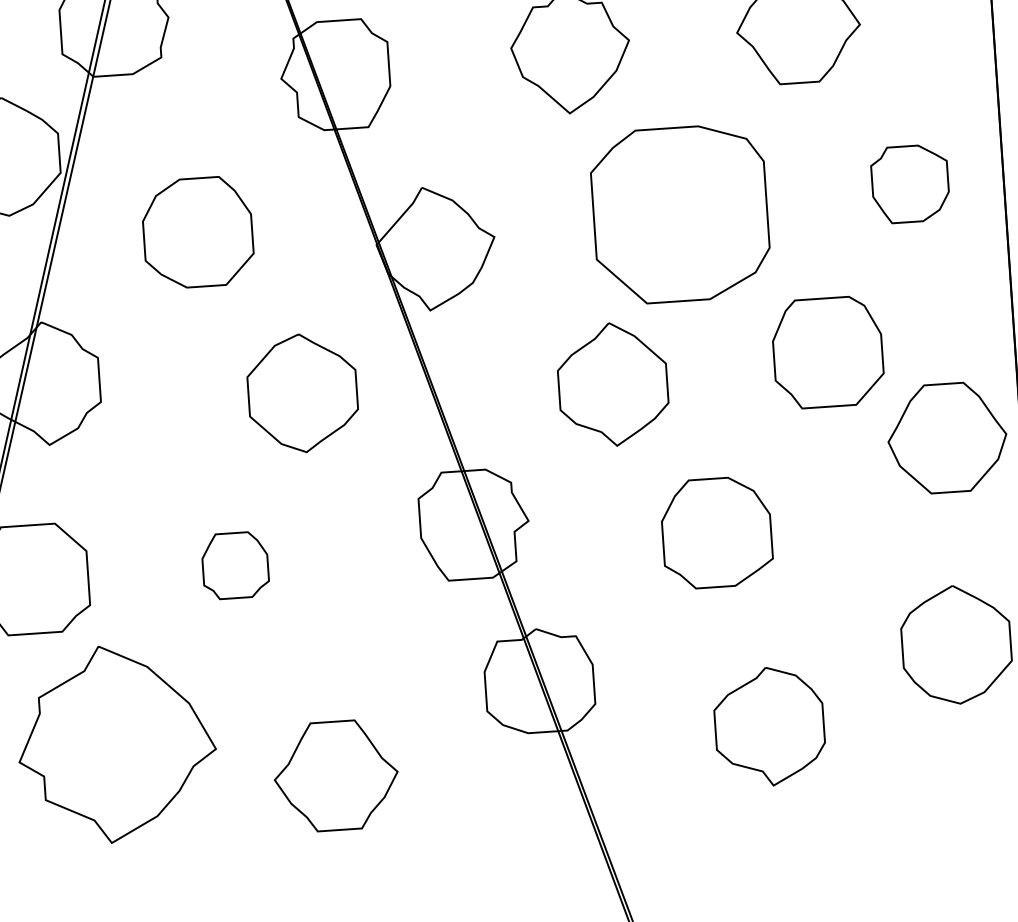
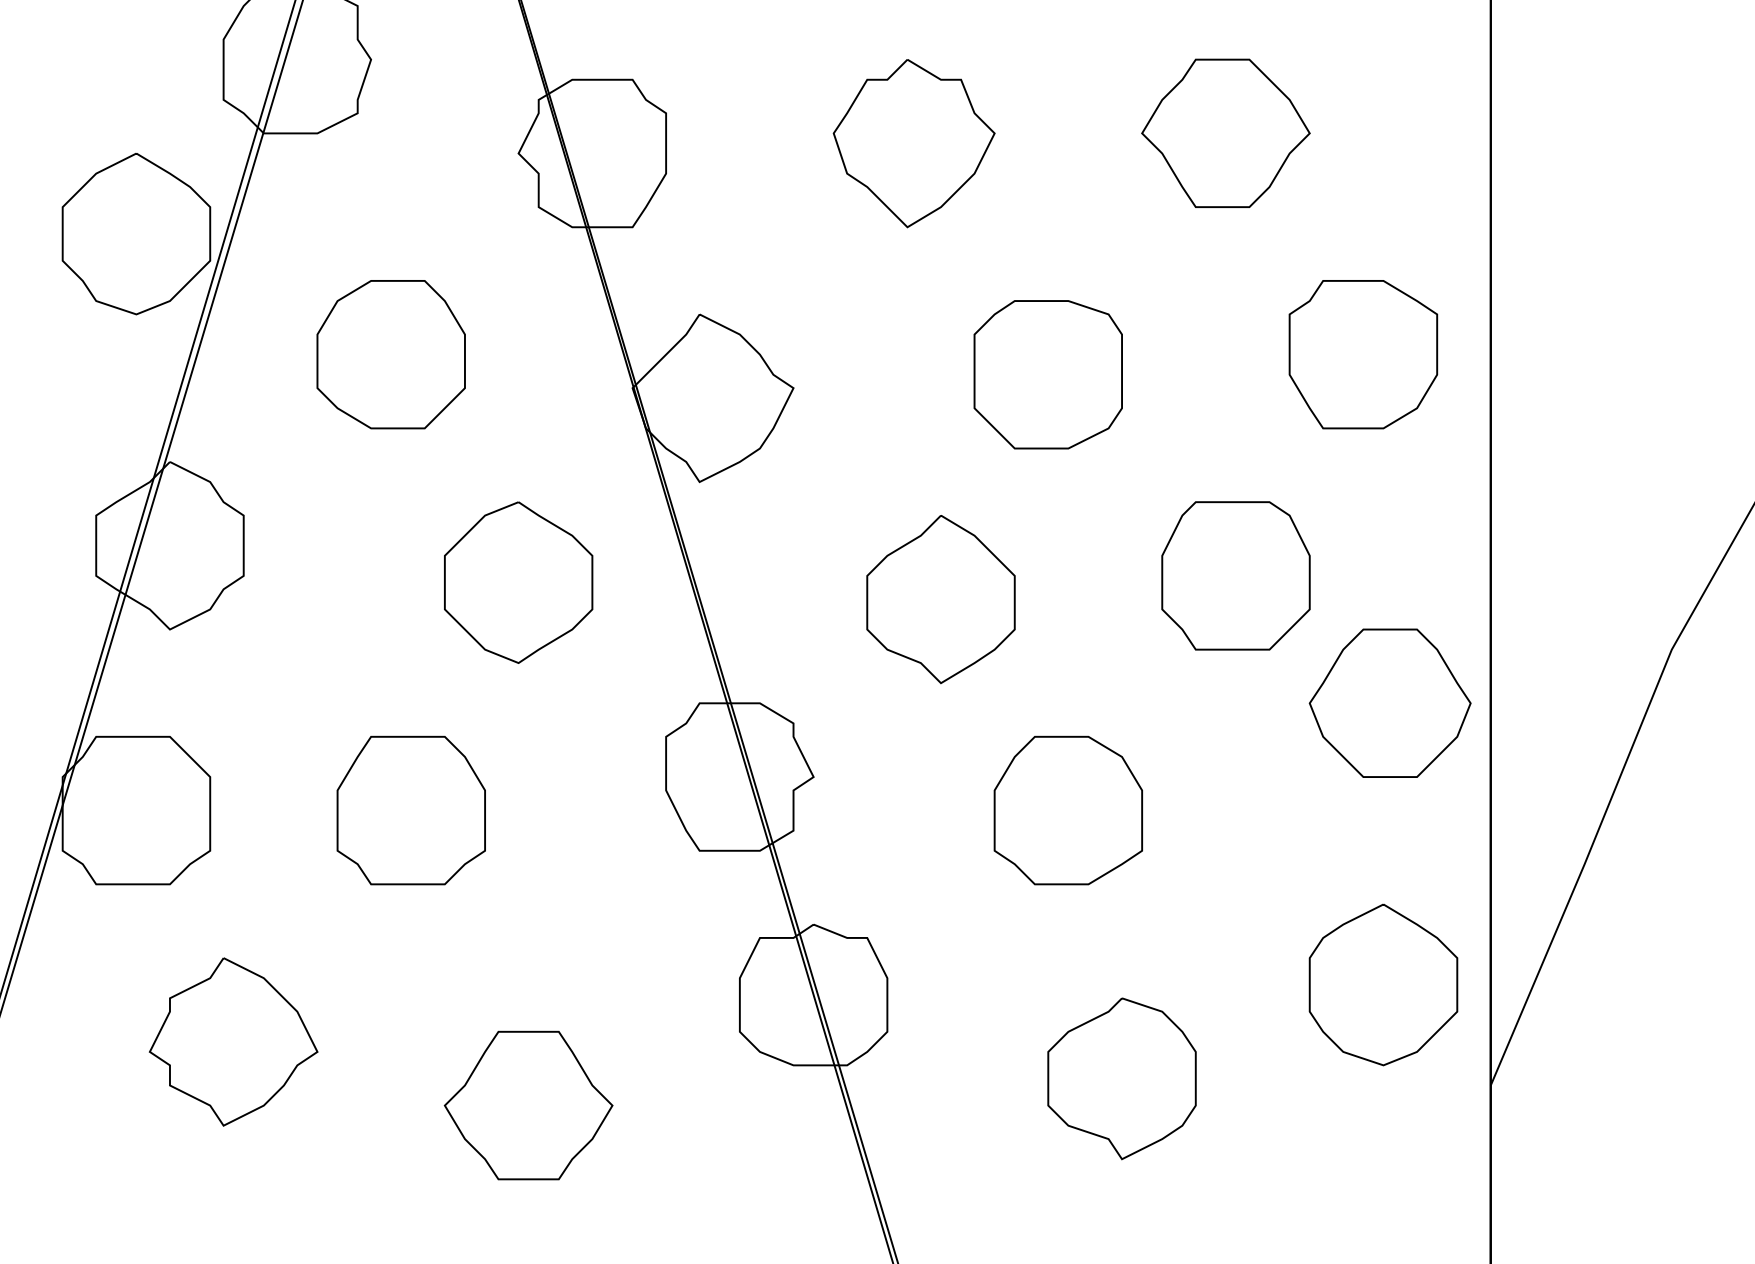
part: (910, 183) -> (1363, 354), size x1.43
part: (679, 214) -> (1047, 374), size x0.62
part: (234, 565) -> (410, 810), size x1.67
part: (116, 743) -> (233, 1041), size x0.62

